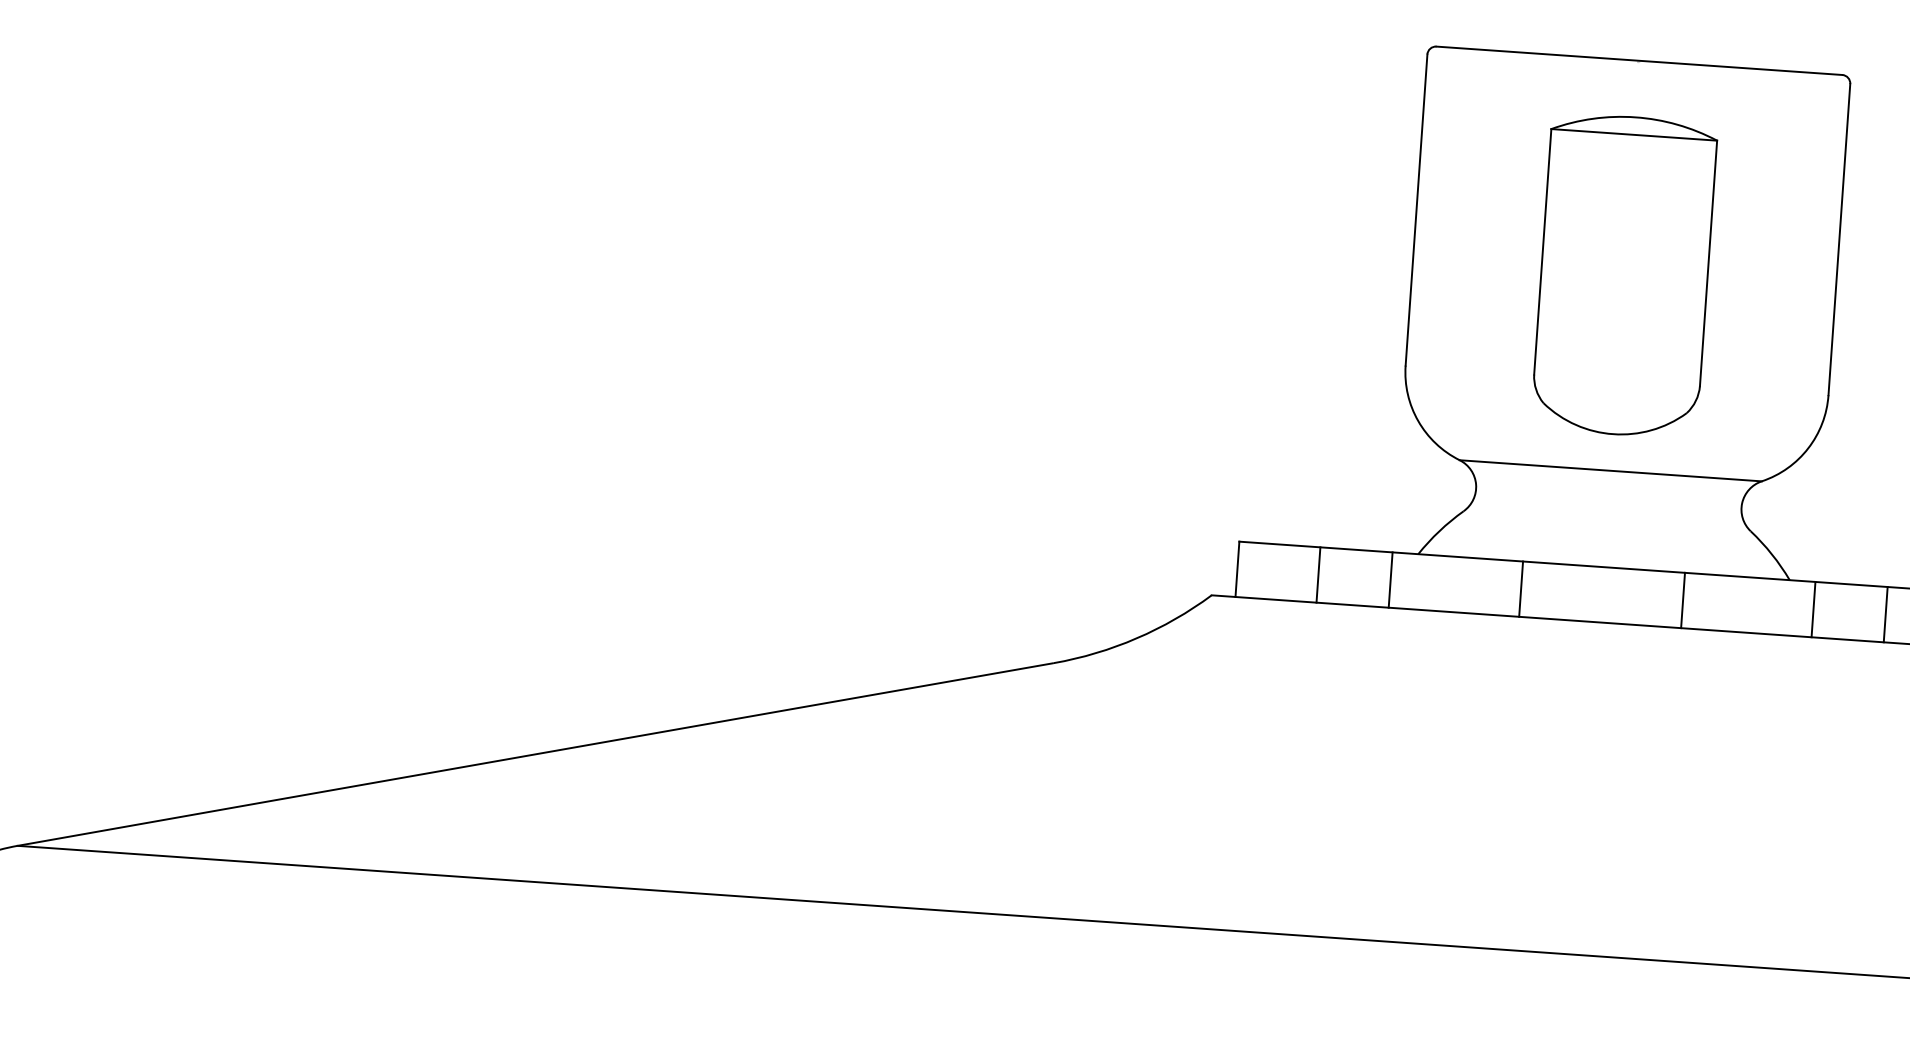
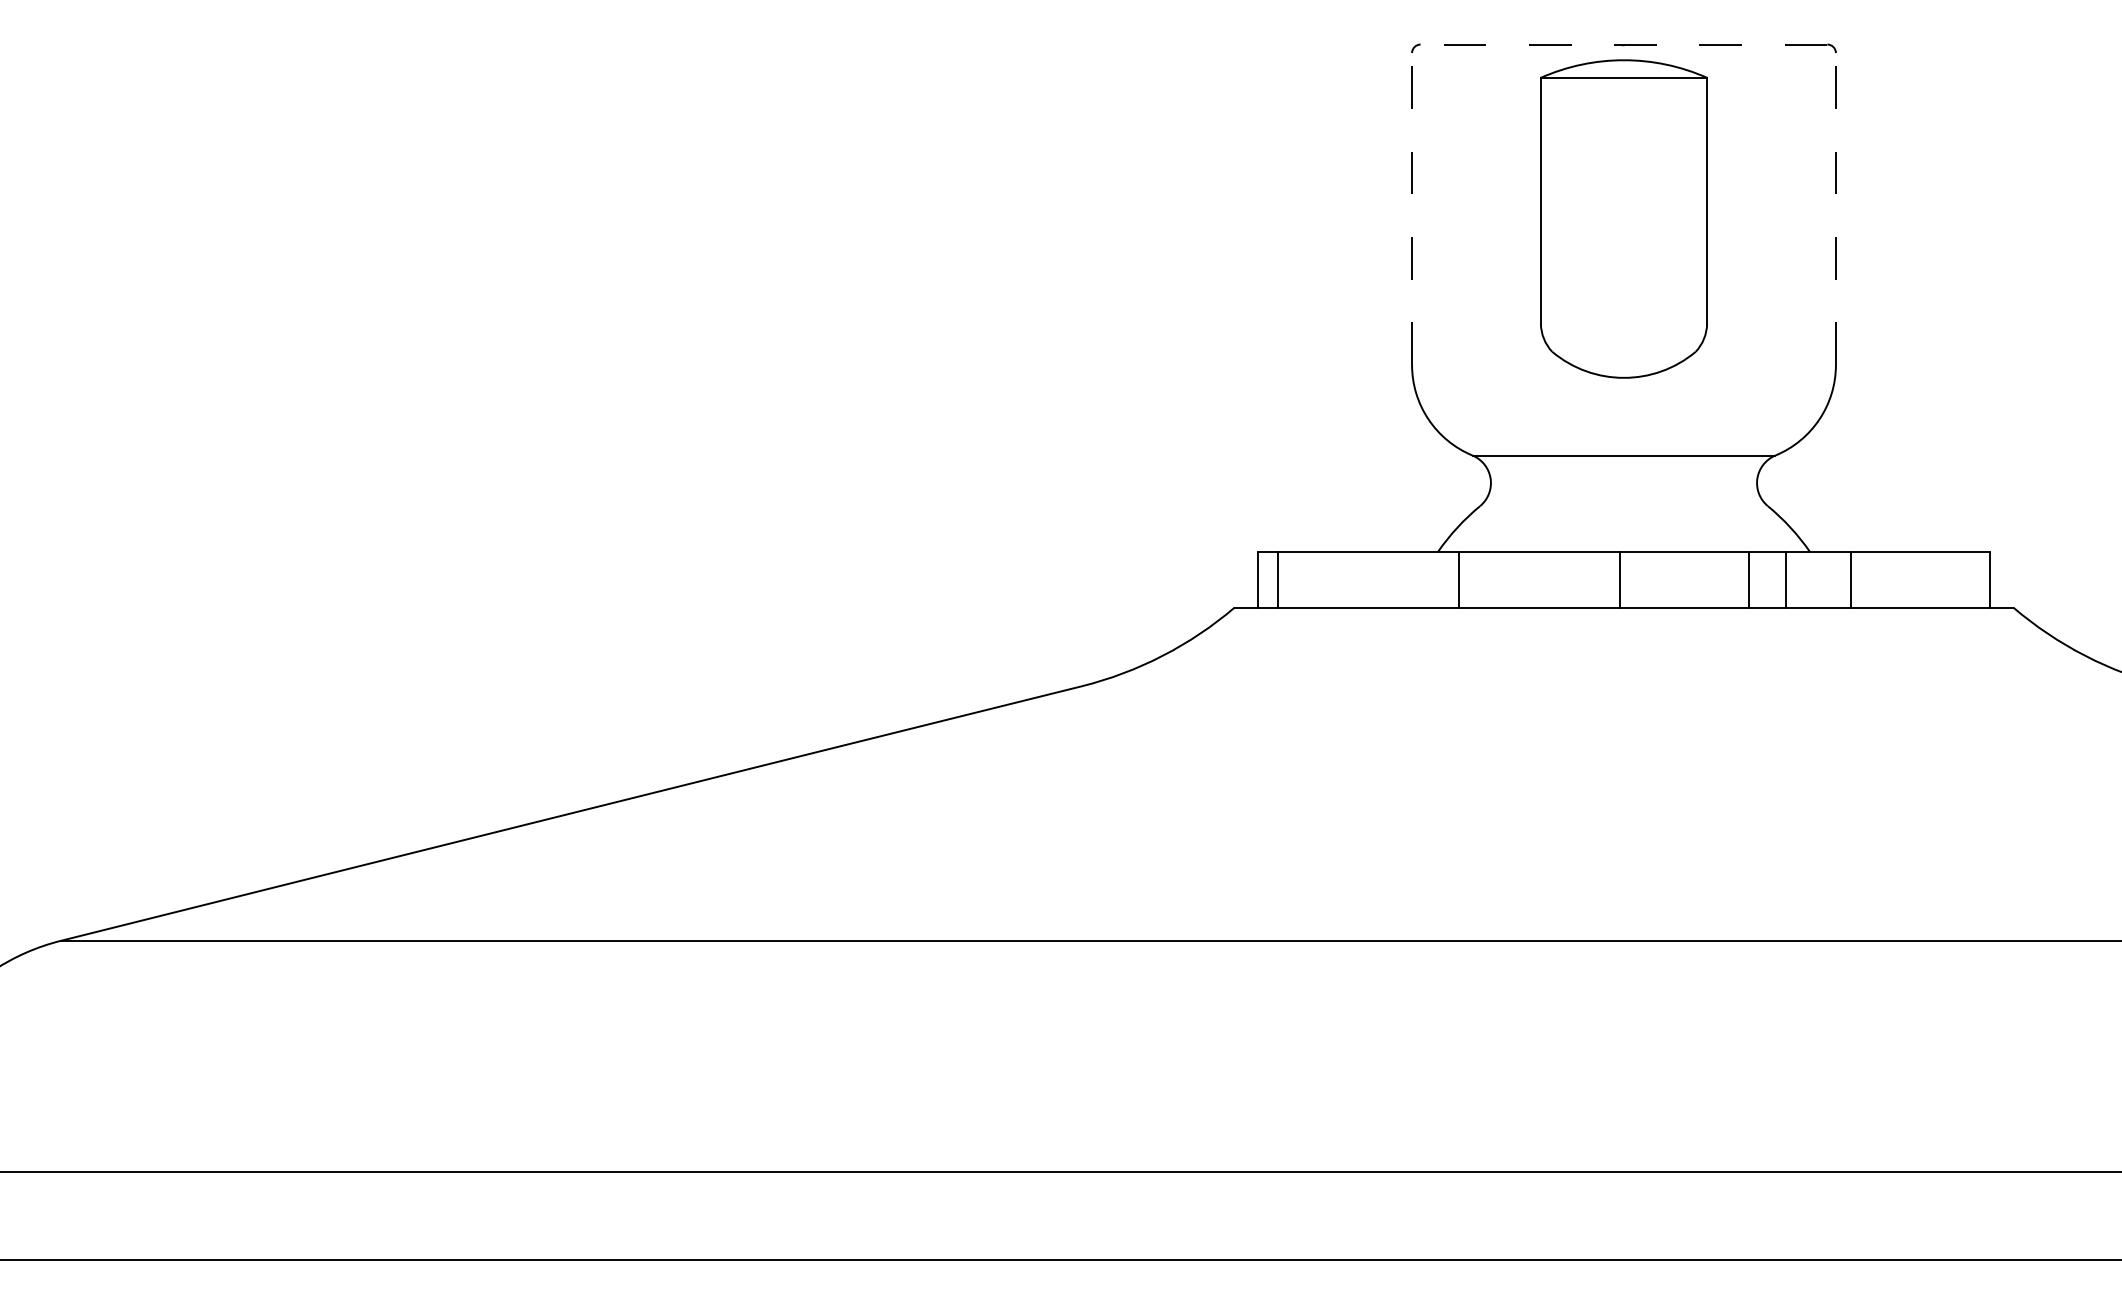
line: (1638, 60) -> (1623, 44), solid -> dashed
line: (1416, 210) -> (1412, 209), solid -> dashed
line: (1838, 240) -> (1835, 209), solid -> dashed
part: (1623, 275) -> (1623, 218), moved
line: (1318, 574) -> (1277, 579), moved
line: (1391, 579) -> (1459, 579), moved
line: (1520, 588) -> (1619, 579), moved
line: (1683, 600) -> (1749, 579), moved
line: (1813, 609) -> (1785, 579), moved
line: (1885, 614) -> (1851, 579), moved

